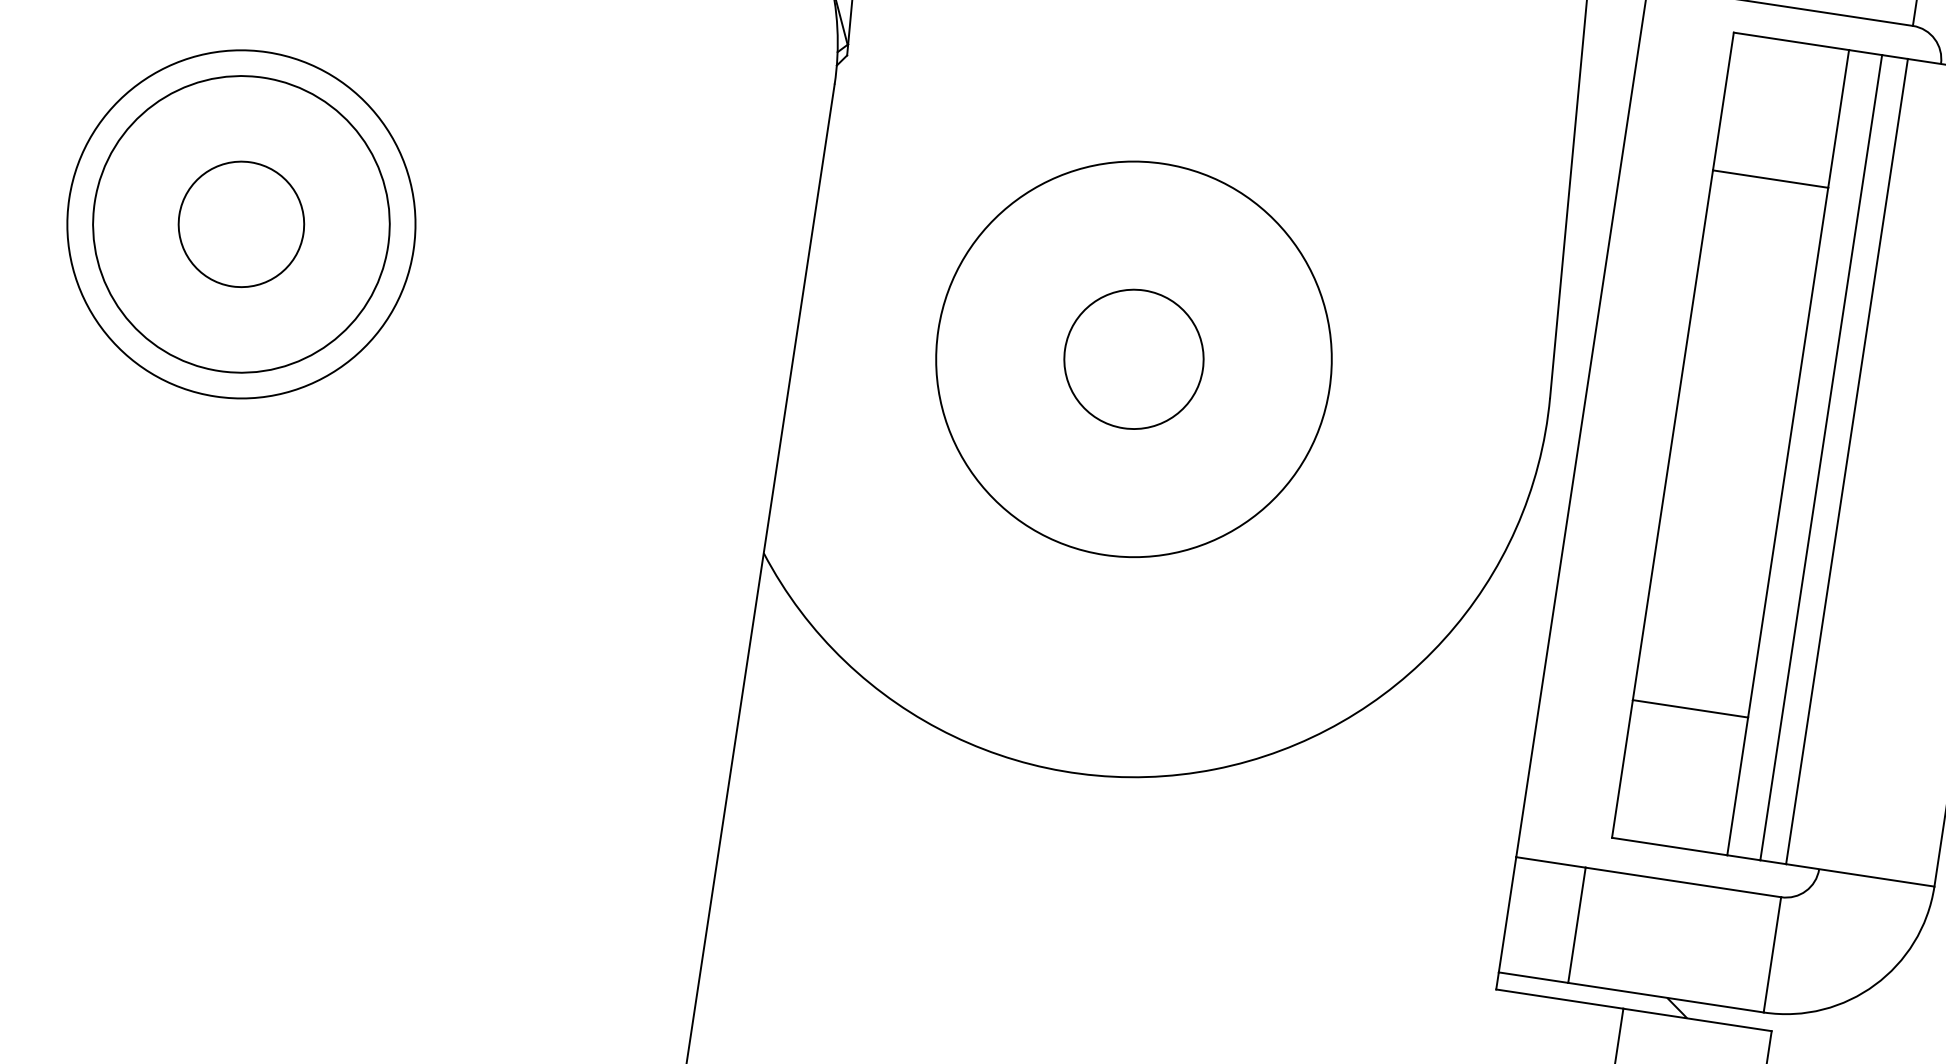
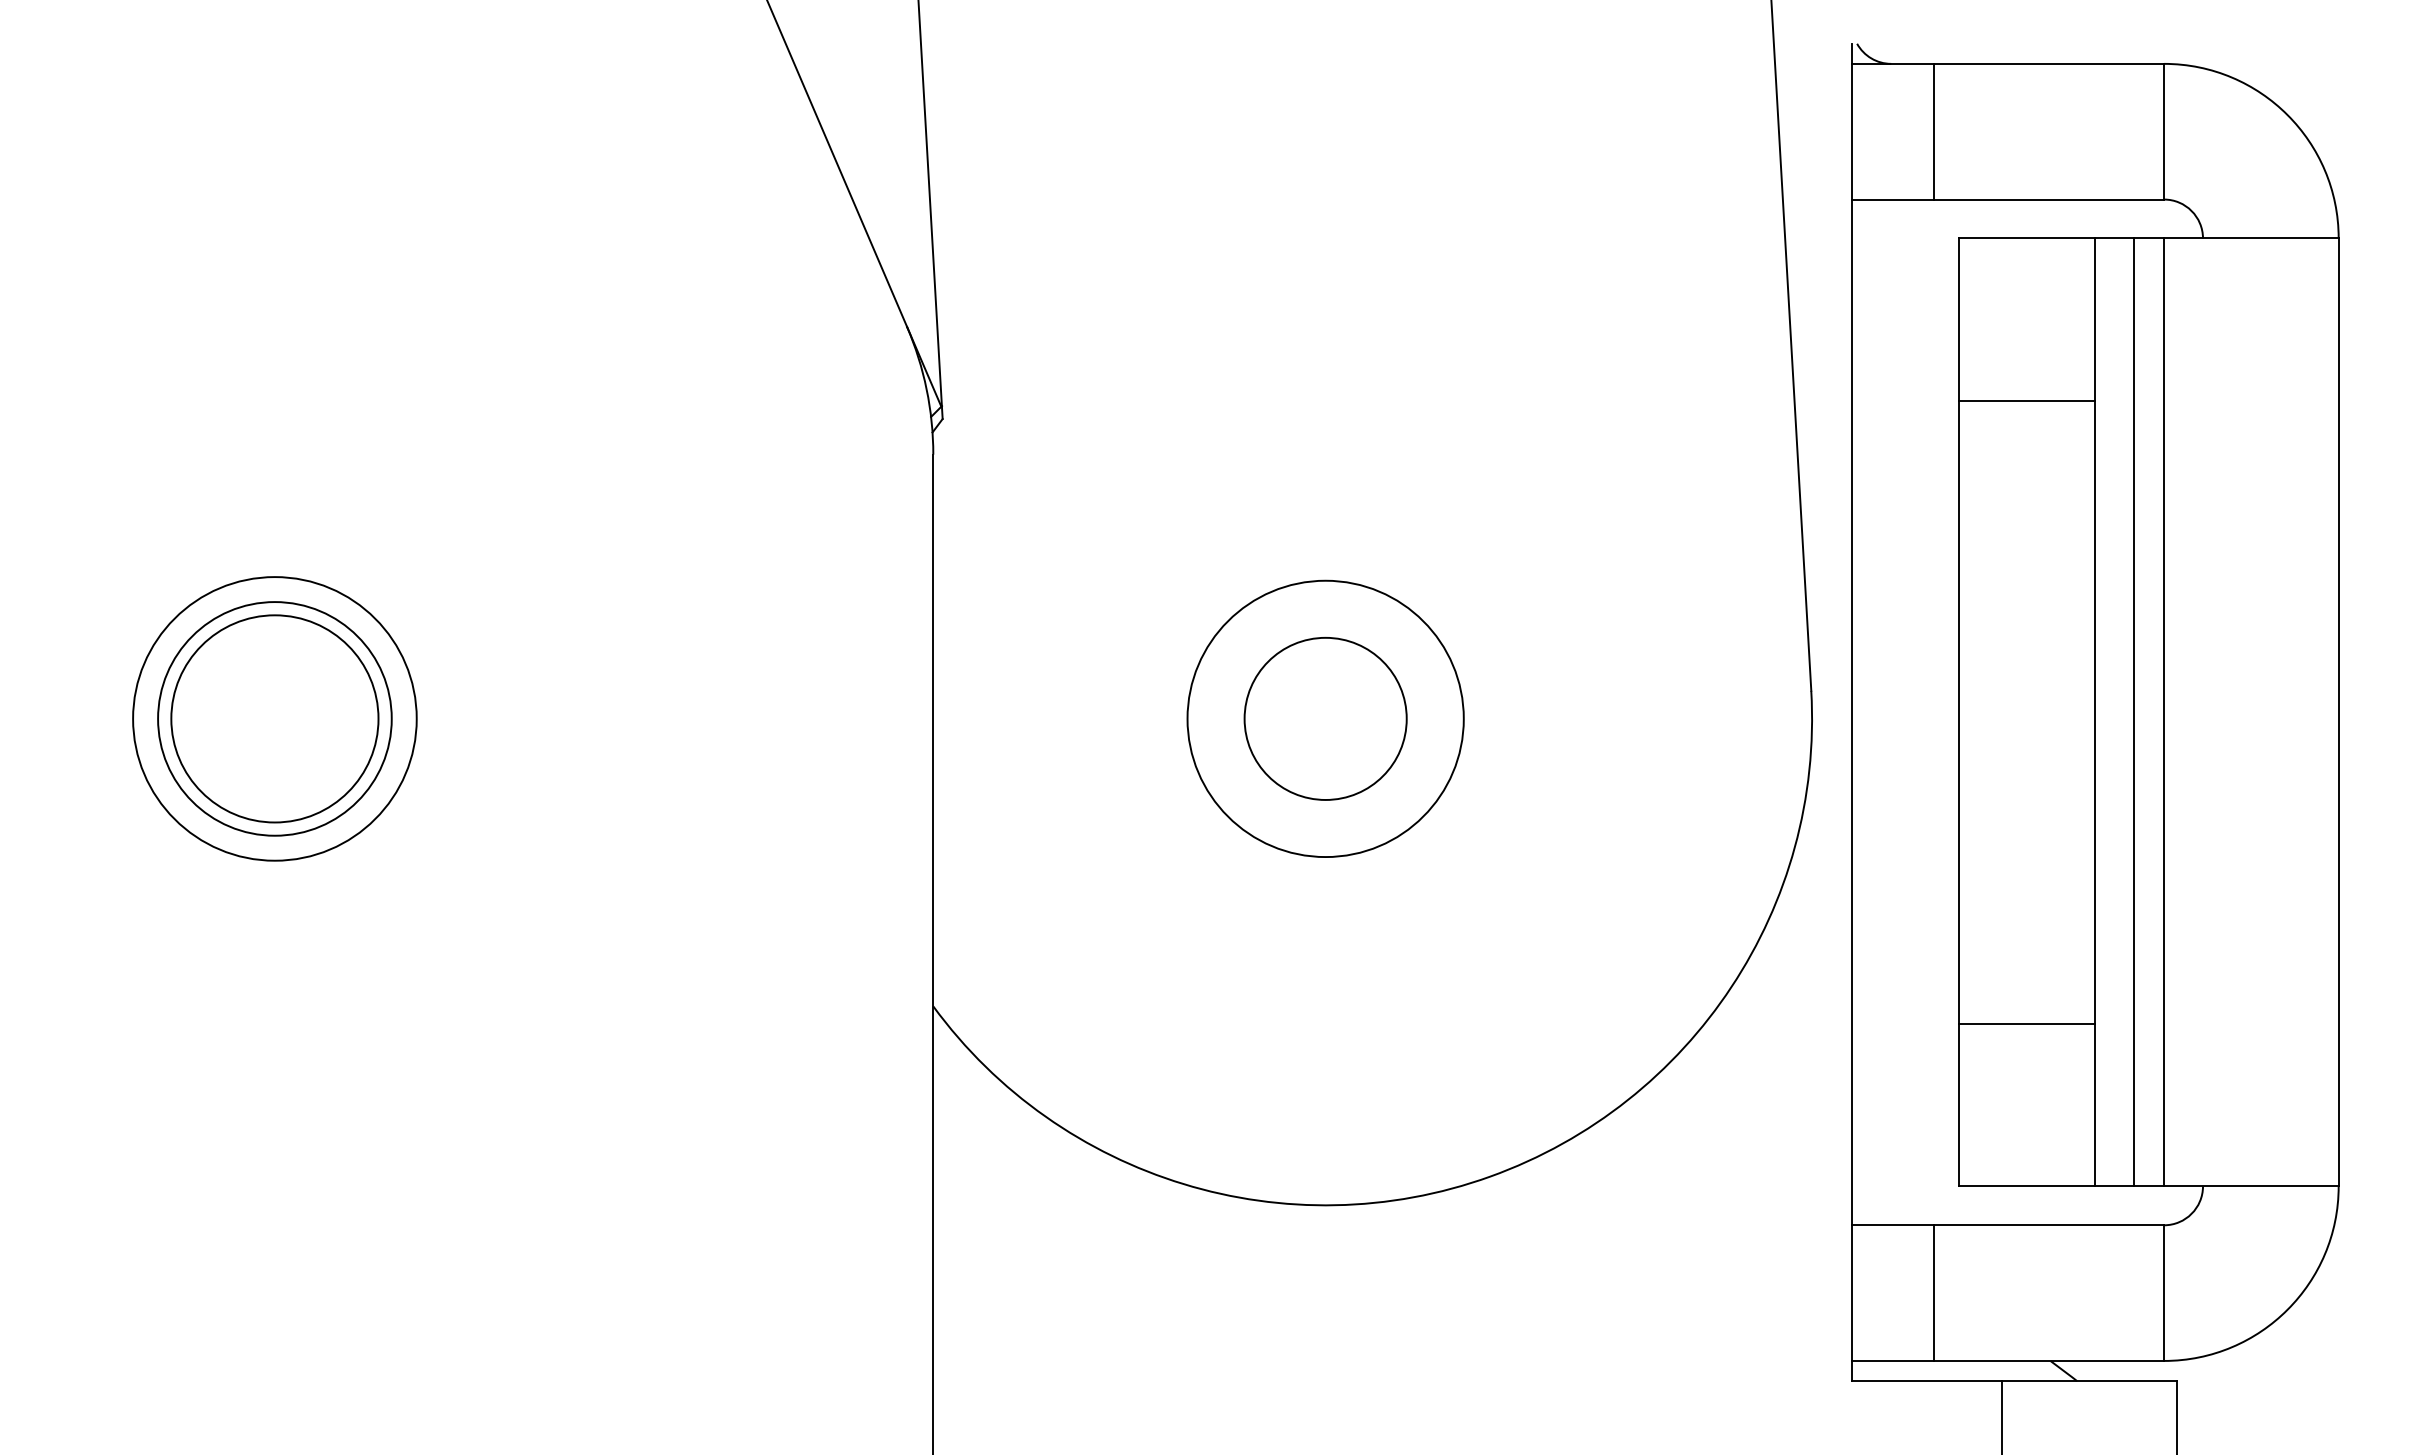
circle: (241, 223) -> (274, 718), size x0.6
circle: (241, 223) -> (274, 718), size x0.7
circle: (241, 223) -> (274, 718), size x1.6
circle: (1133, 359) -> (1325, 718), size x0.6

